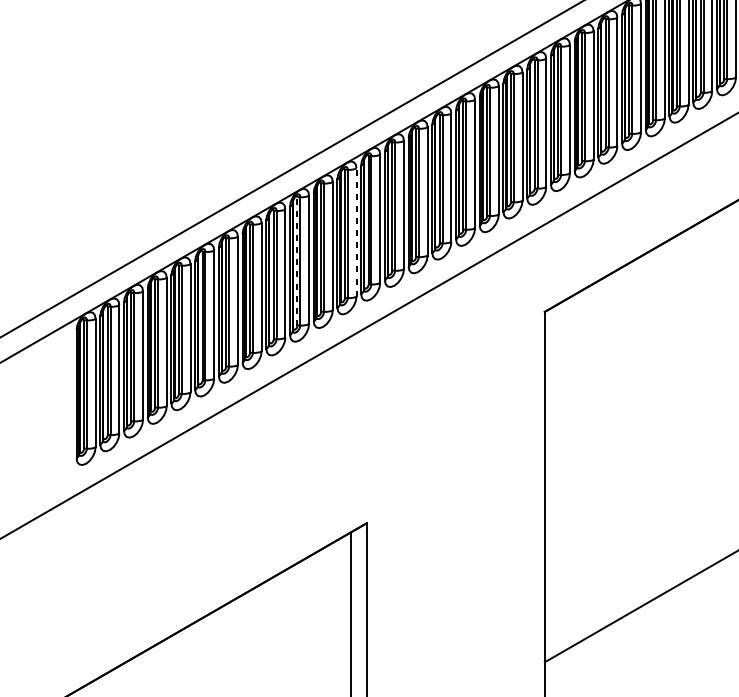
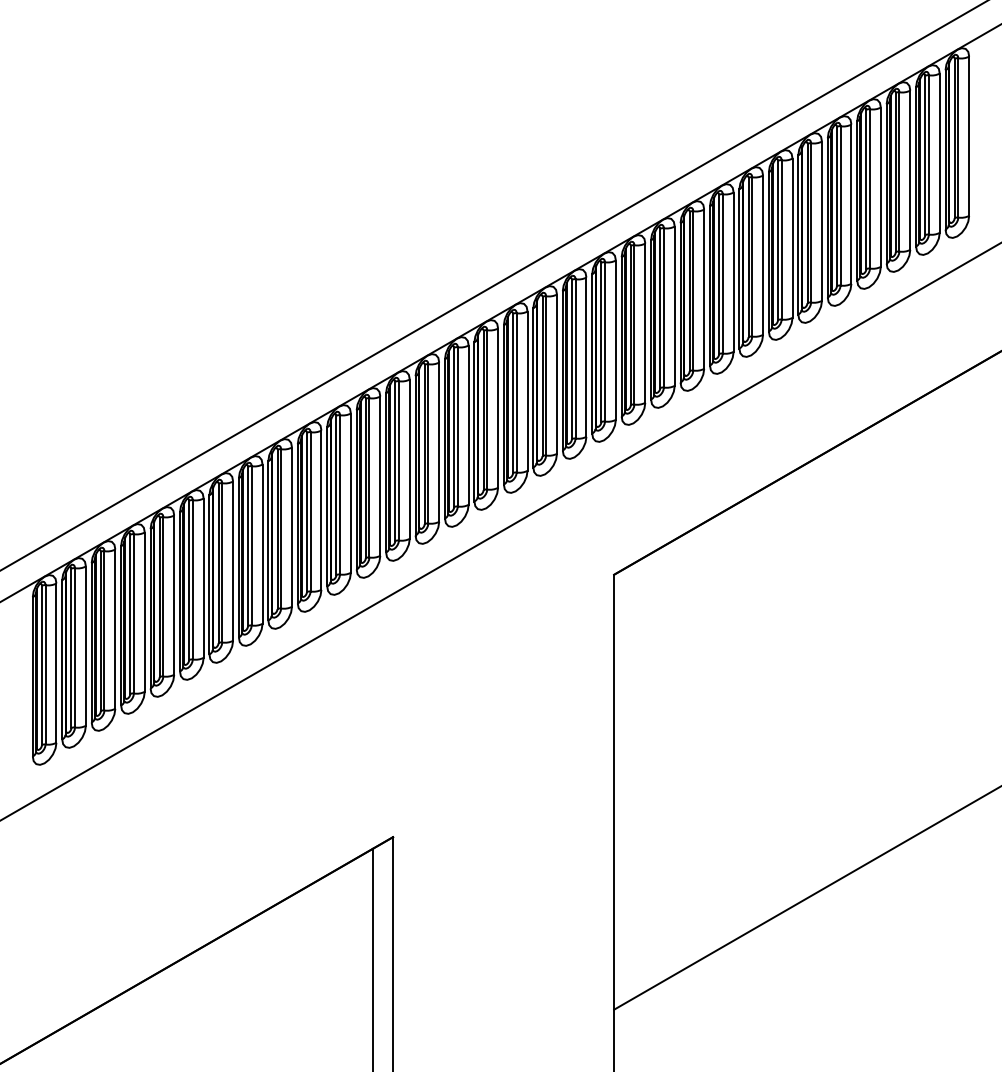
line: (356, 232) -> (380, 476), dashed -> solid
line: (297, 261) -> (306, 512), dashed -> solid

